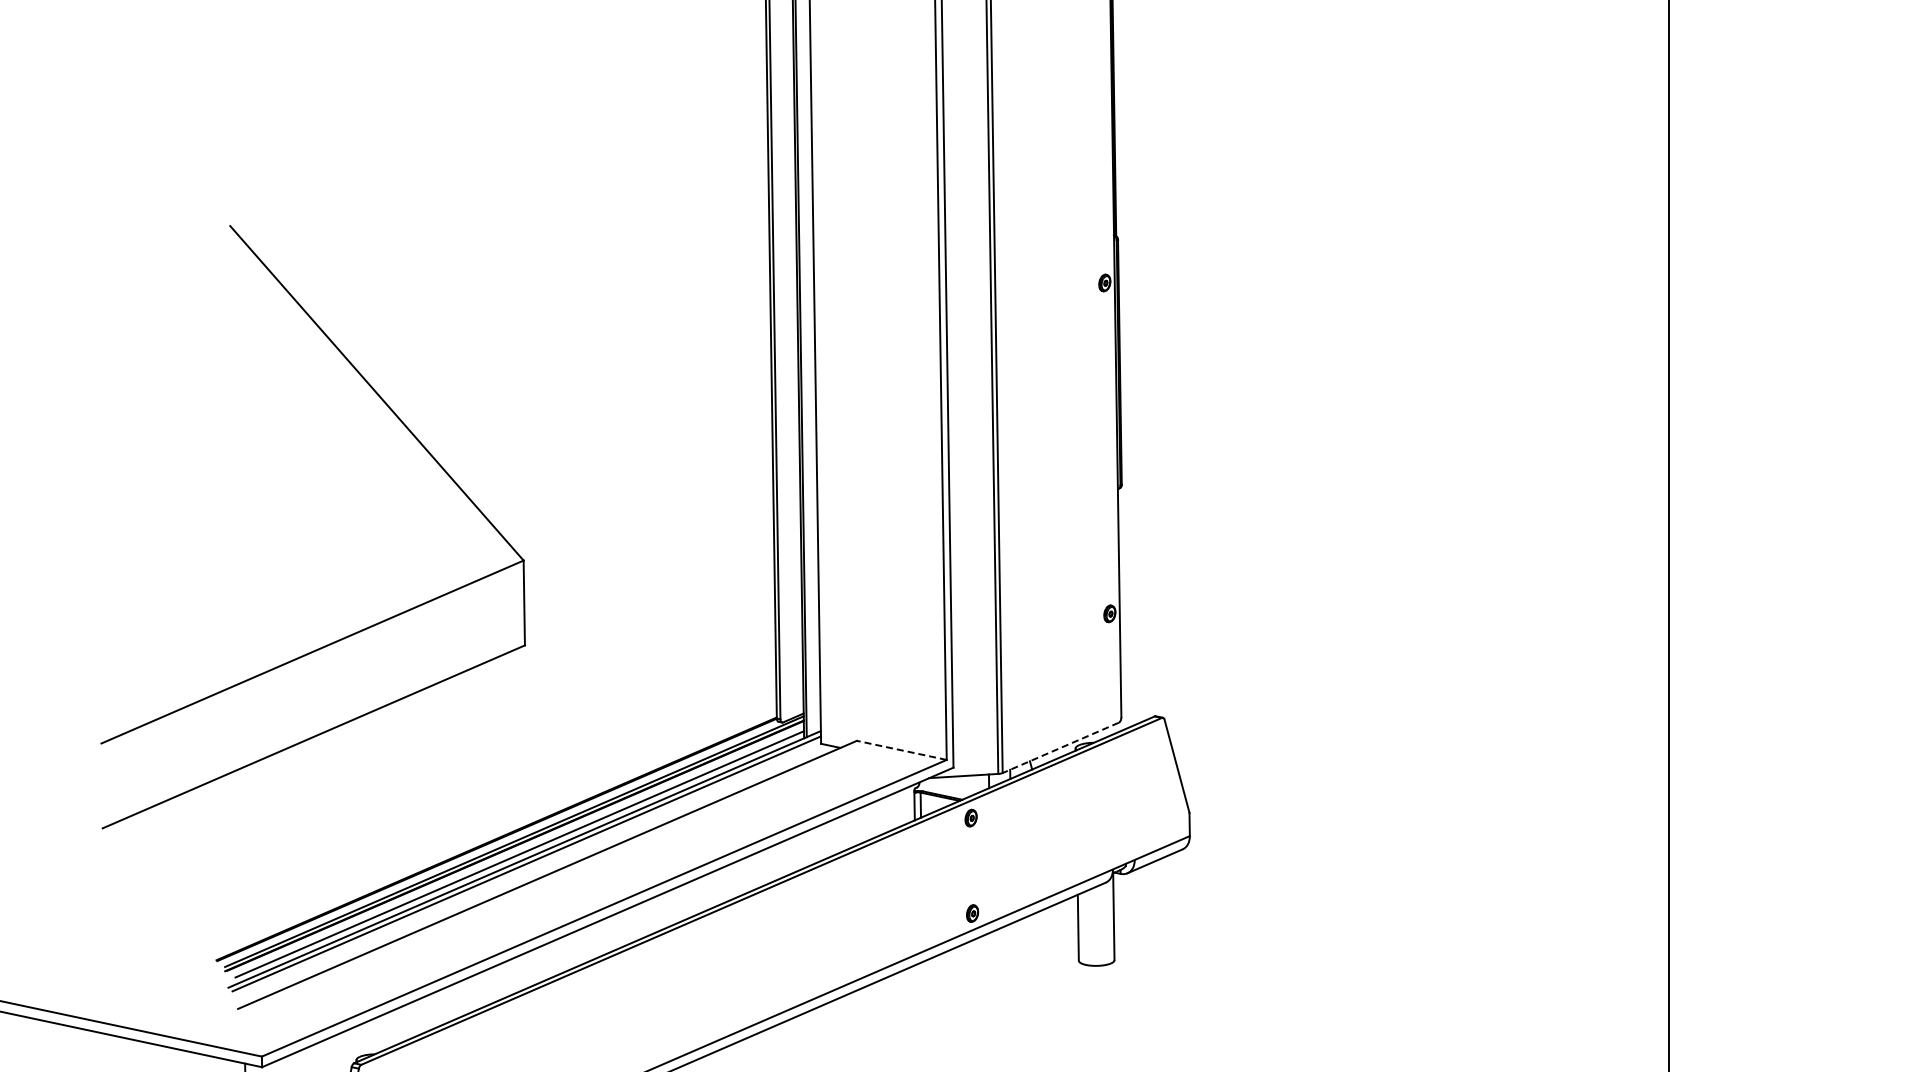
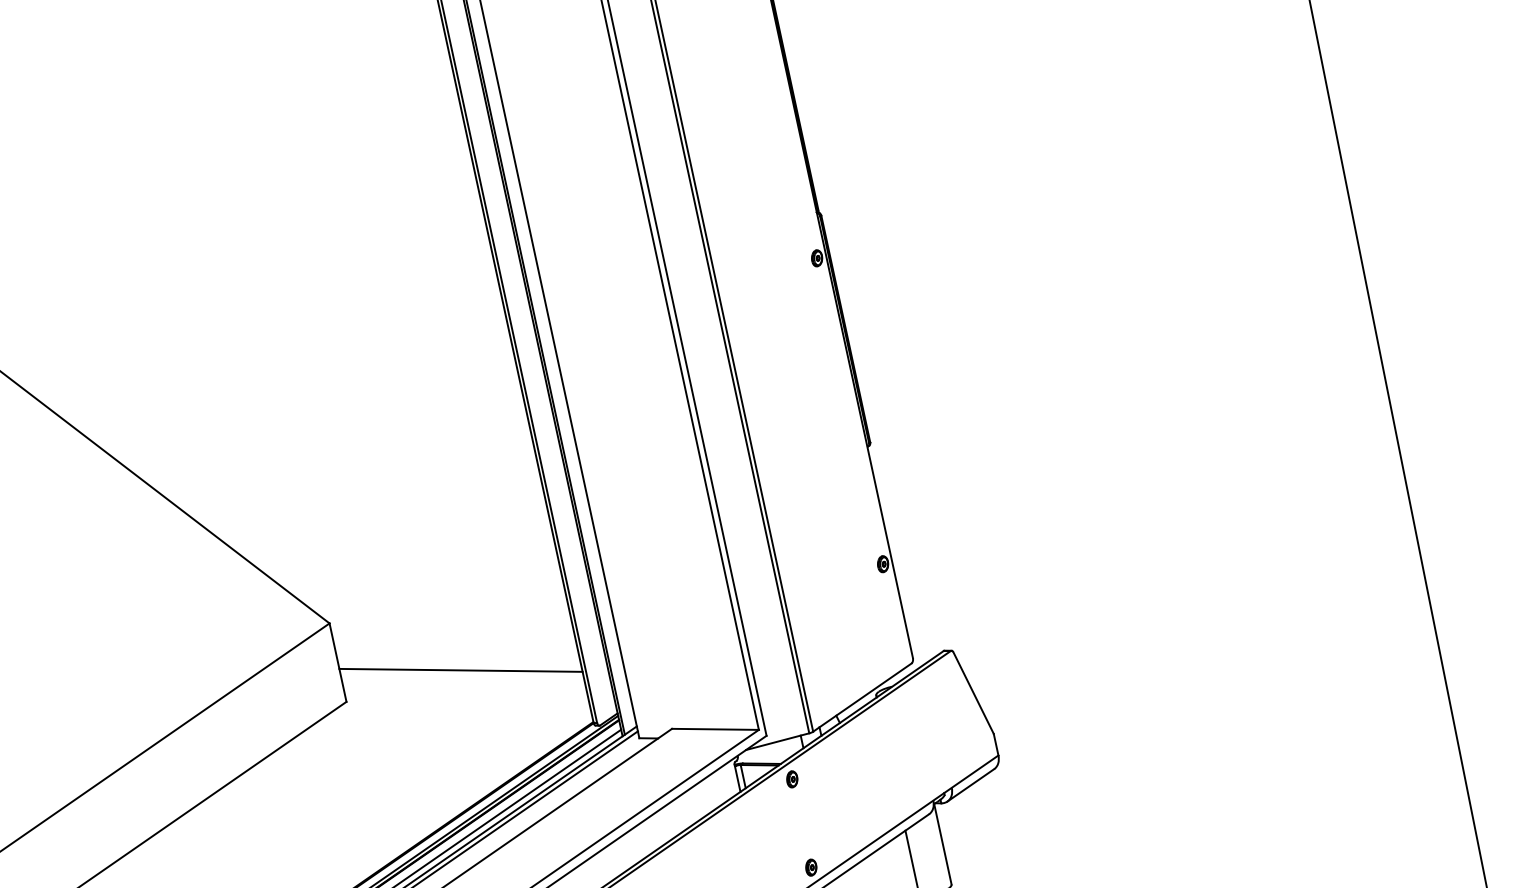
line: (650, 636) -> (461, 670), added
line: (1060, 748) -> (862, 698), dashed -> solid
line: (901, 750) -> (715, 729), dashed -> solid

